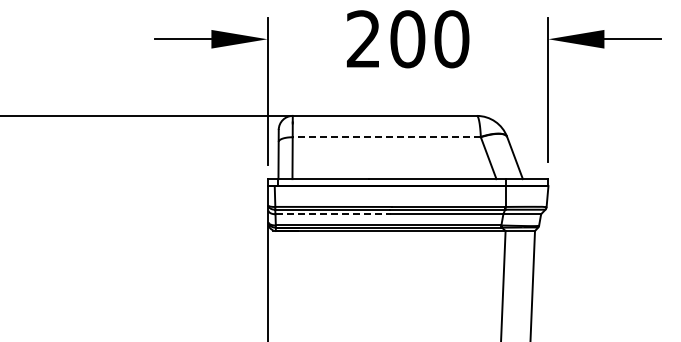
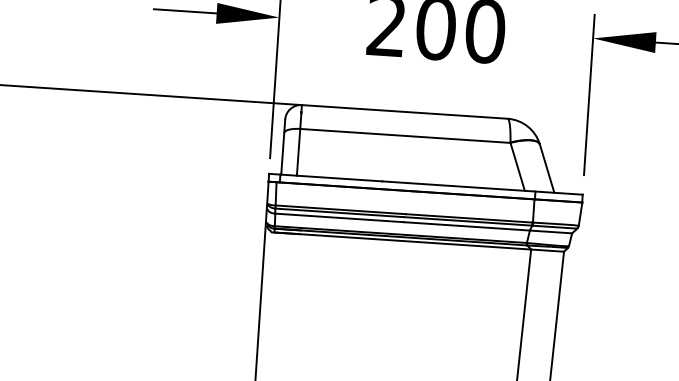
line: (386, 137) -> (405, 136), dashed -> solid
line: (333, 214) -> (340, 218), dashed -> solid

